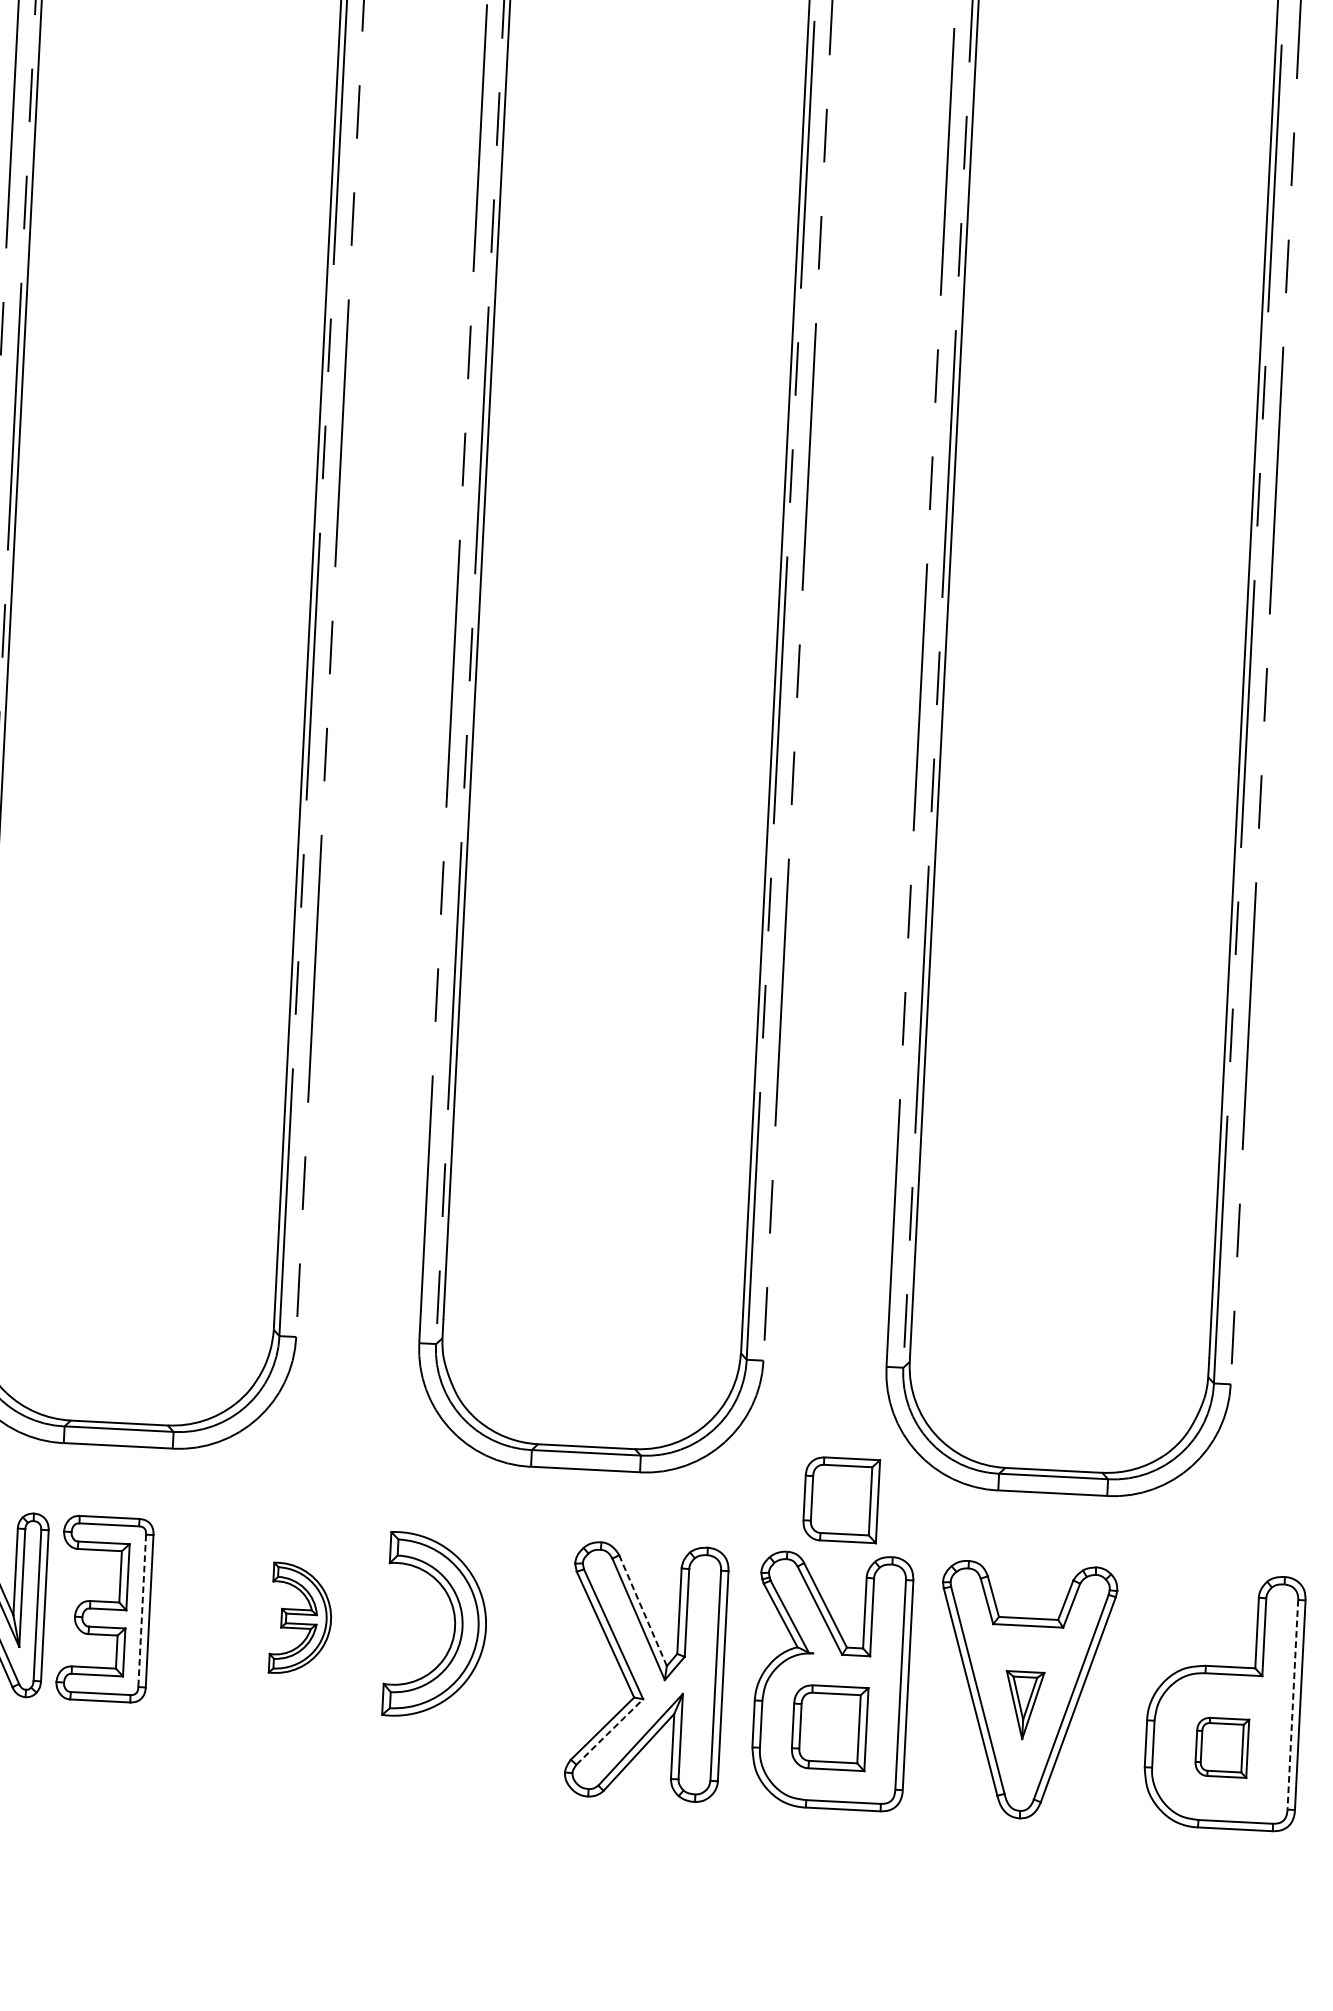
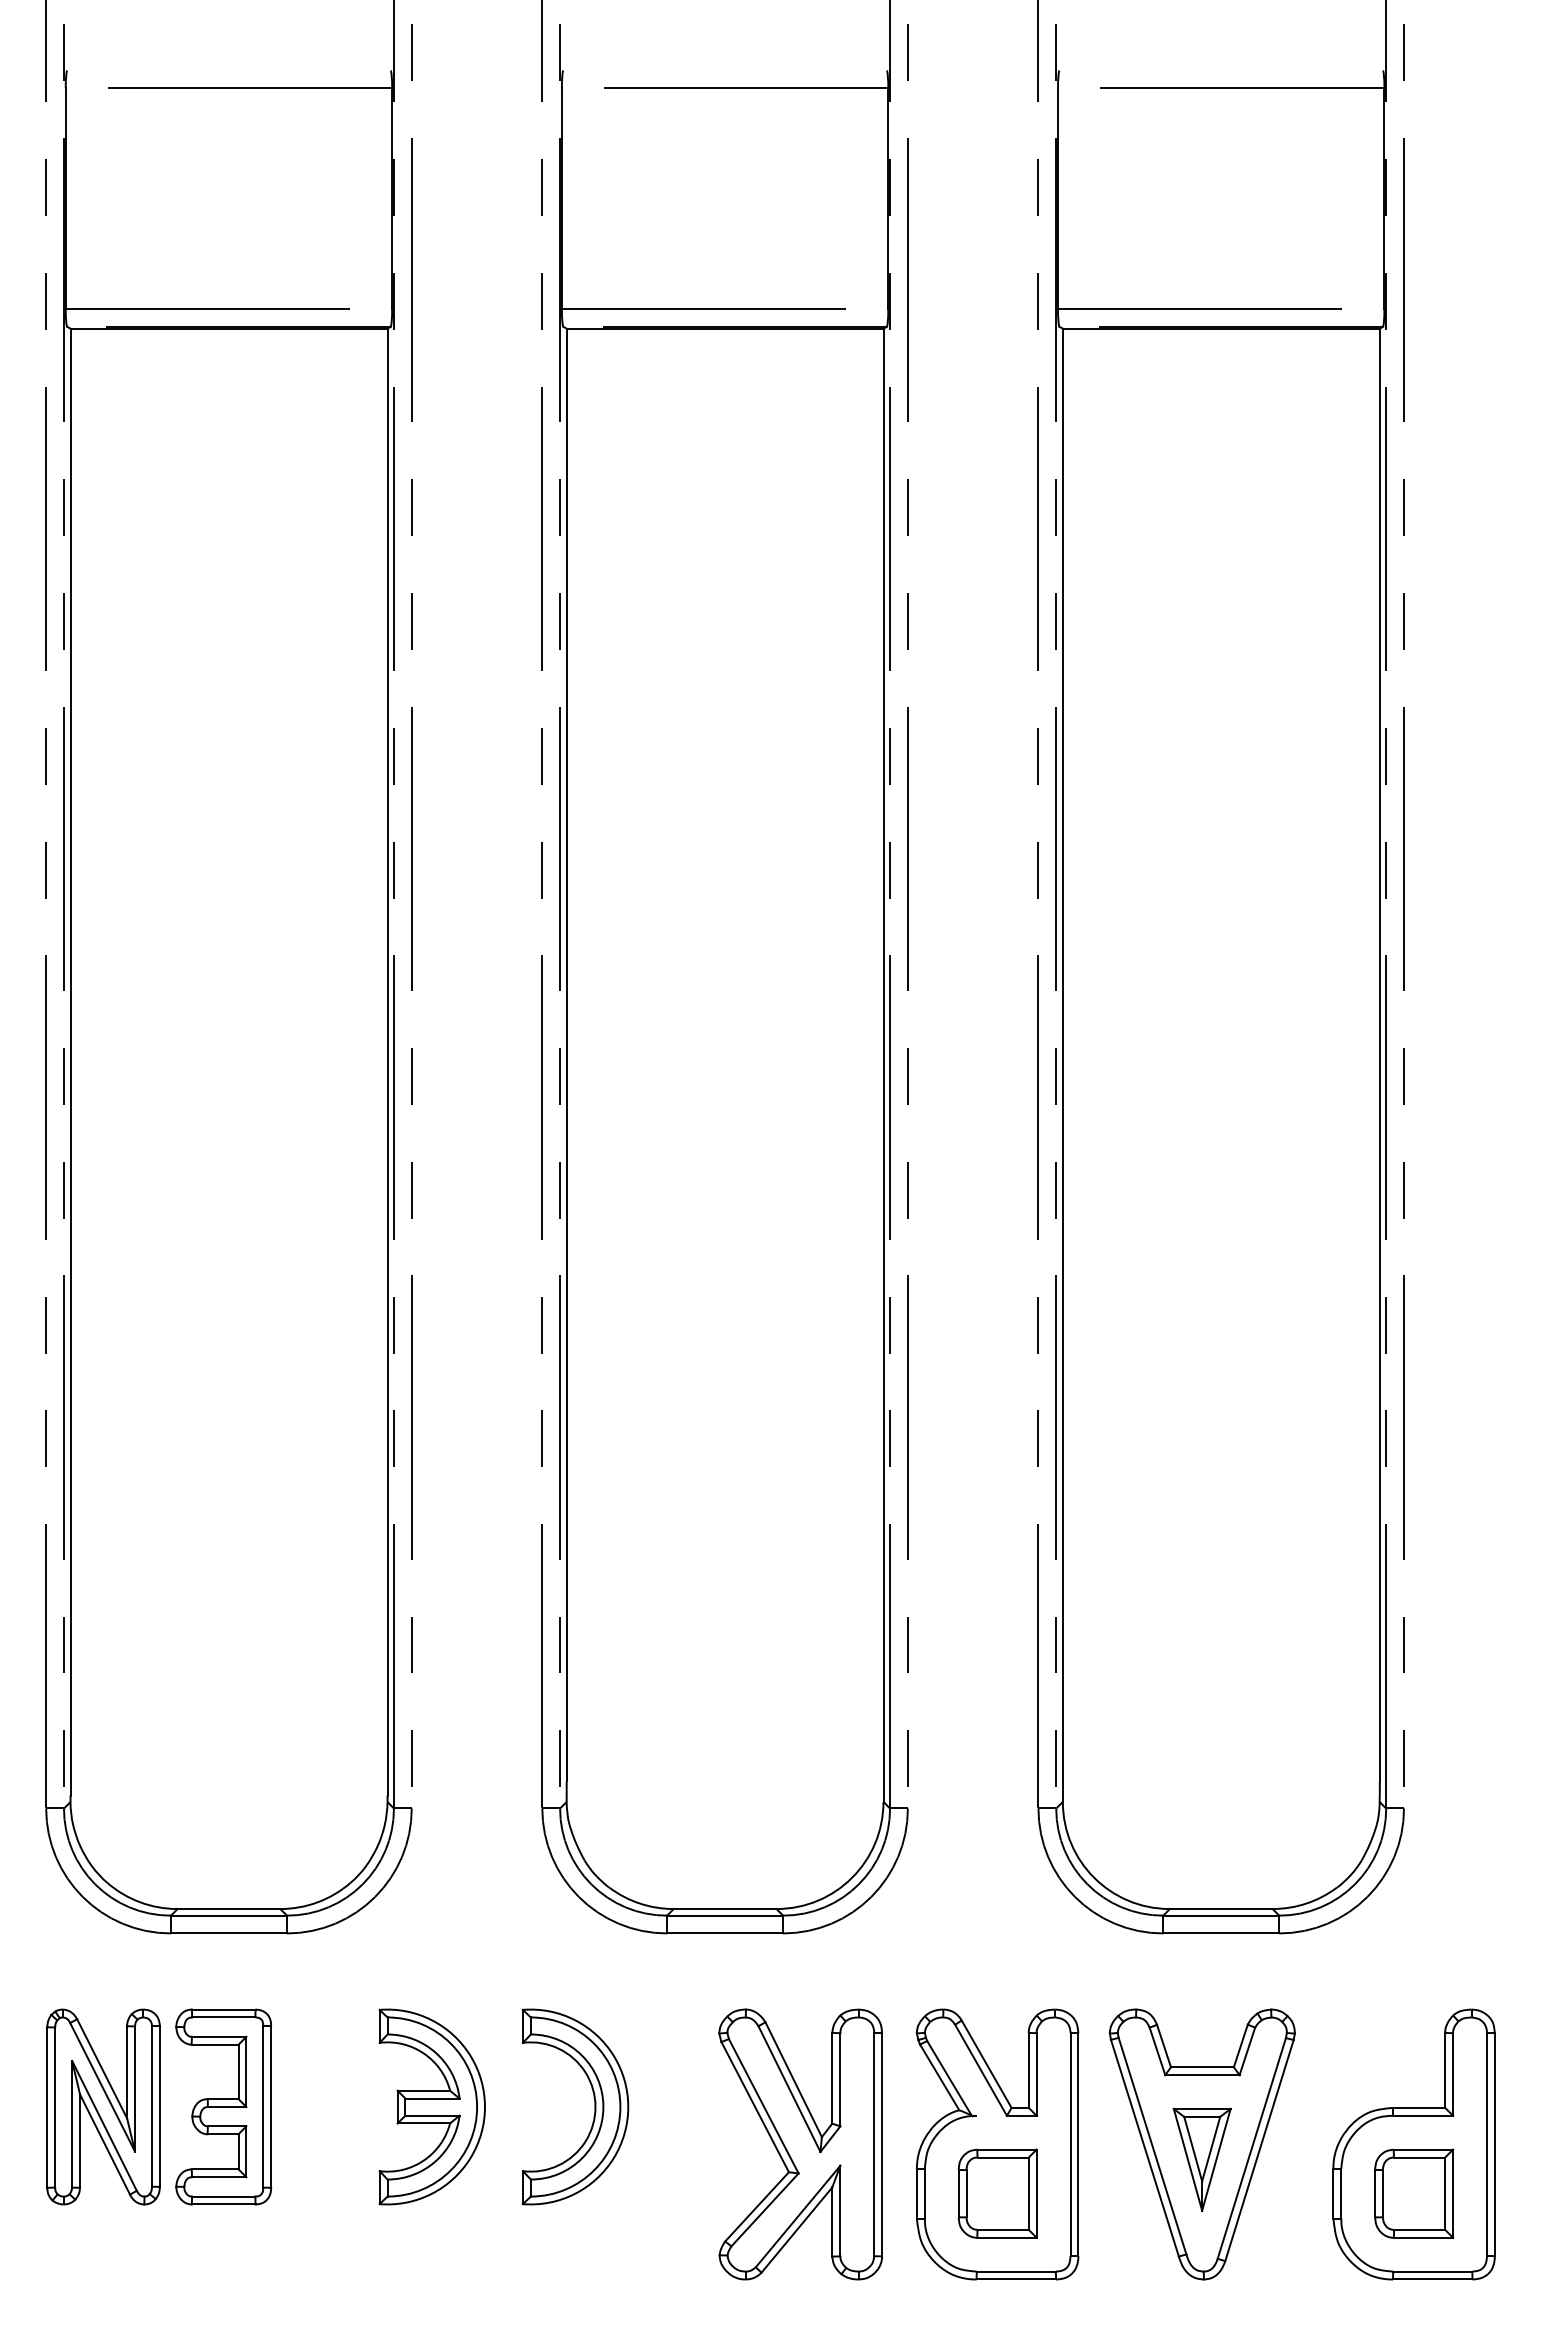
part: (841, 1499) -> (997, 1951), removed
line: (142, 1610) -> (263, 2106), dashed -> solid
line: (642, 1610) -> (793, 2079), dashed -> solid
part: (300, 1618) -> (431, 2106), size x1.67
part: (1023, 1705) -> (1201, 2159), size x1.43
line: (1292, 1705) -> (1486, 2145), dashed -> solid
line: (610, 1731) -> (765, 2209), dashed -> solid
part: (1222, 1747) -> (1414, 2193), size x1.43

